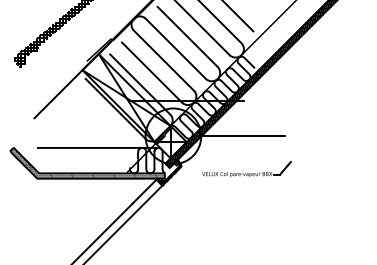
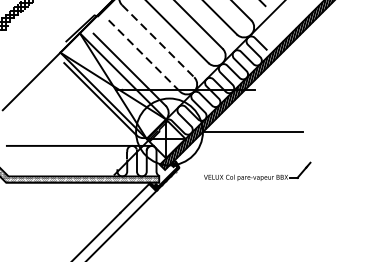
line: (164, 61) -> (158, 42), solid -> dashed
line: (151, 72) -> (143, 55), solid -> dashed

